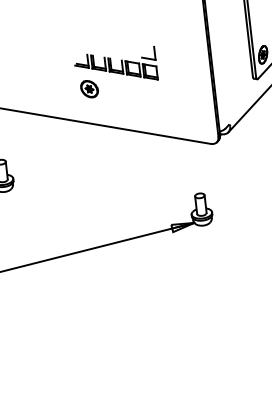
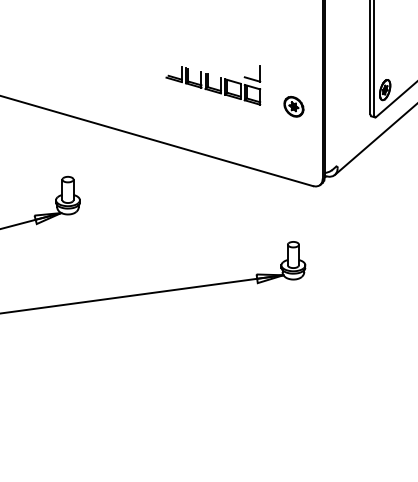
part: (89, 88) -> (293, 106), moved

